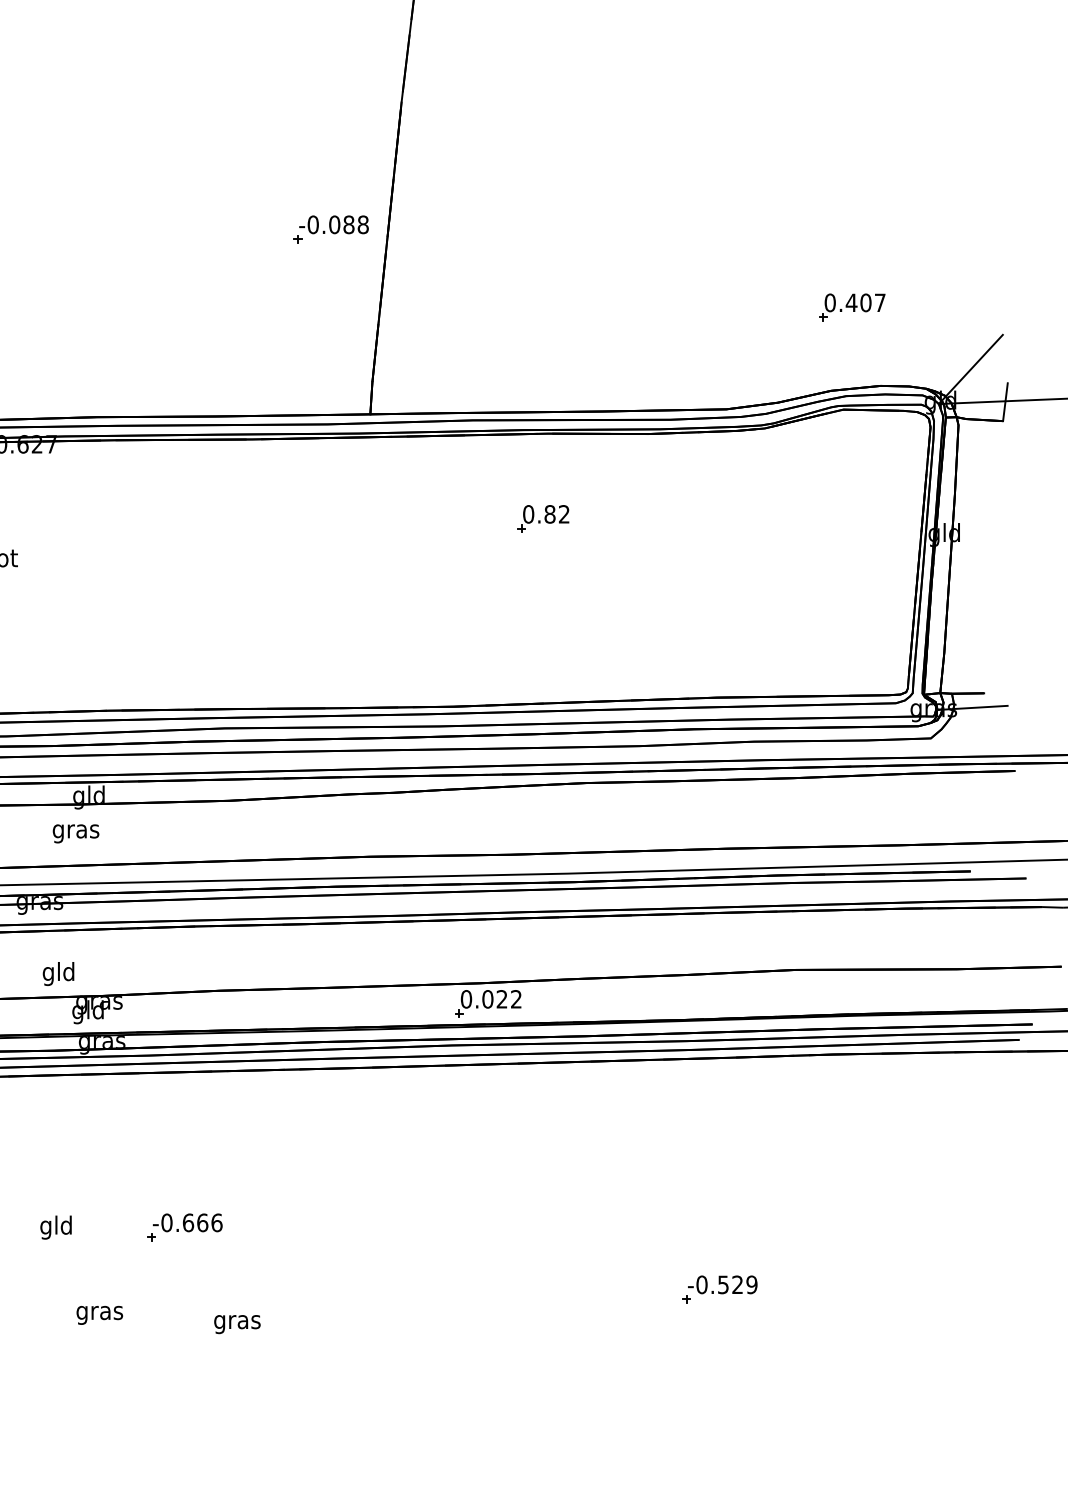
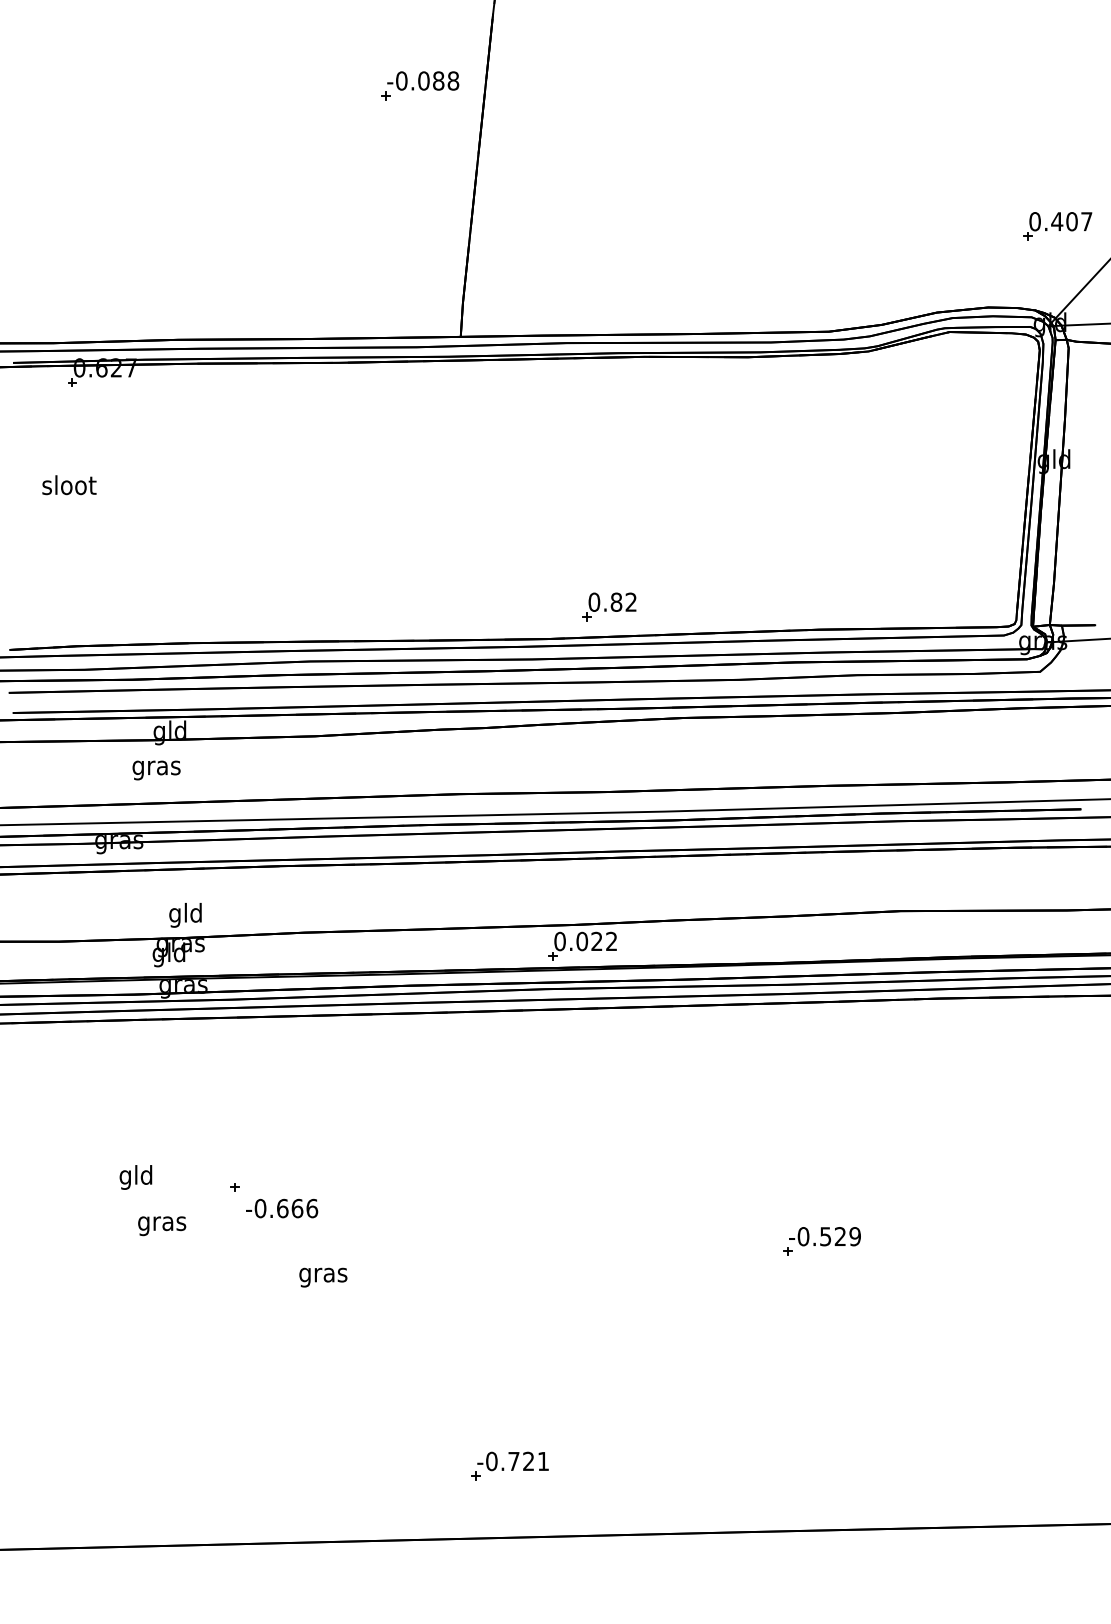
part: (331, 229) -> (420, 85), moved
part: (851, 307) -> (1057, 226), moved
part: (543, 518) -> (609, 606), moved
text: (58, 974) -> (185, 915), moved
text: (188, 1222) -> (282, 1208), moved
text: (100, 1315) -> (162, 1226), moved

